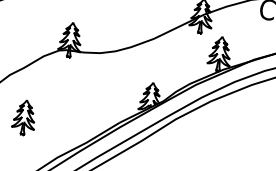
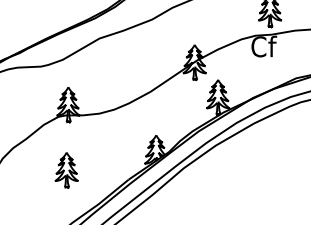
part: (24, 117) -> (66, 170), moved

